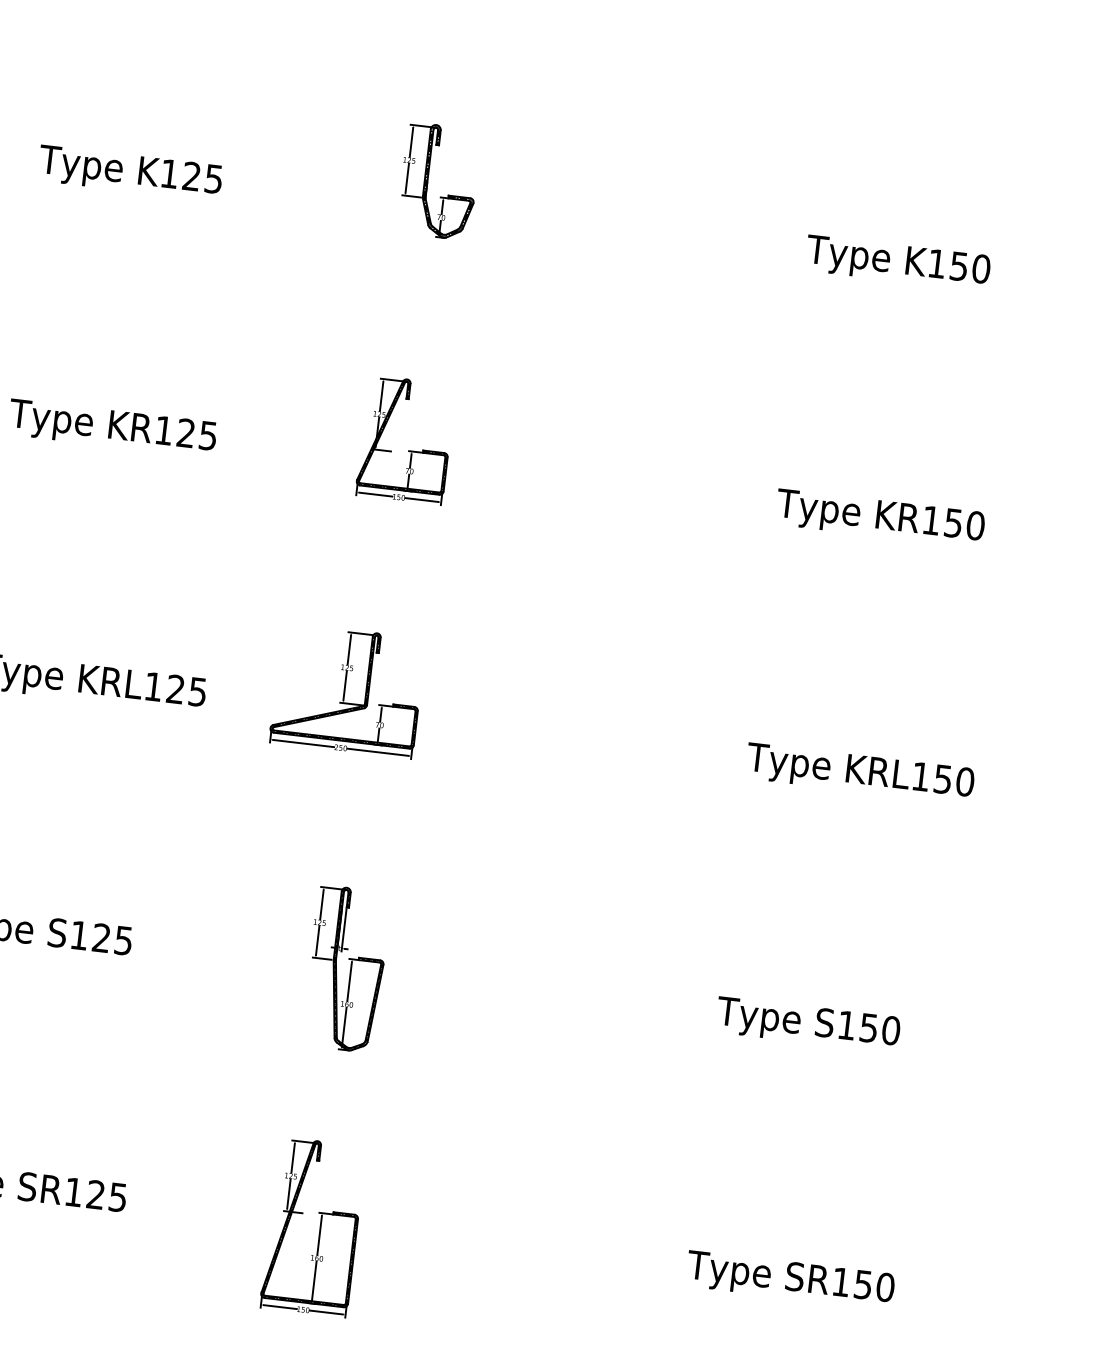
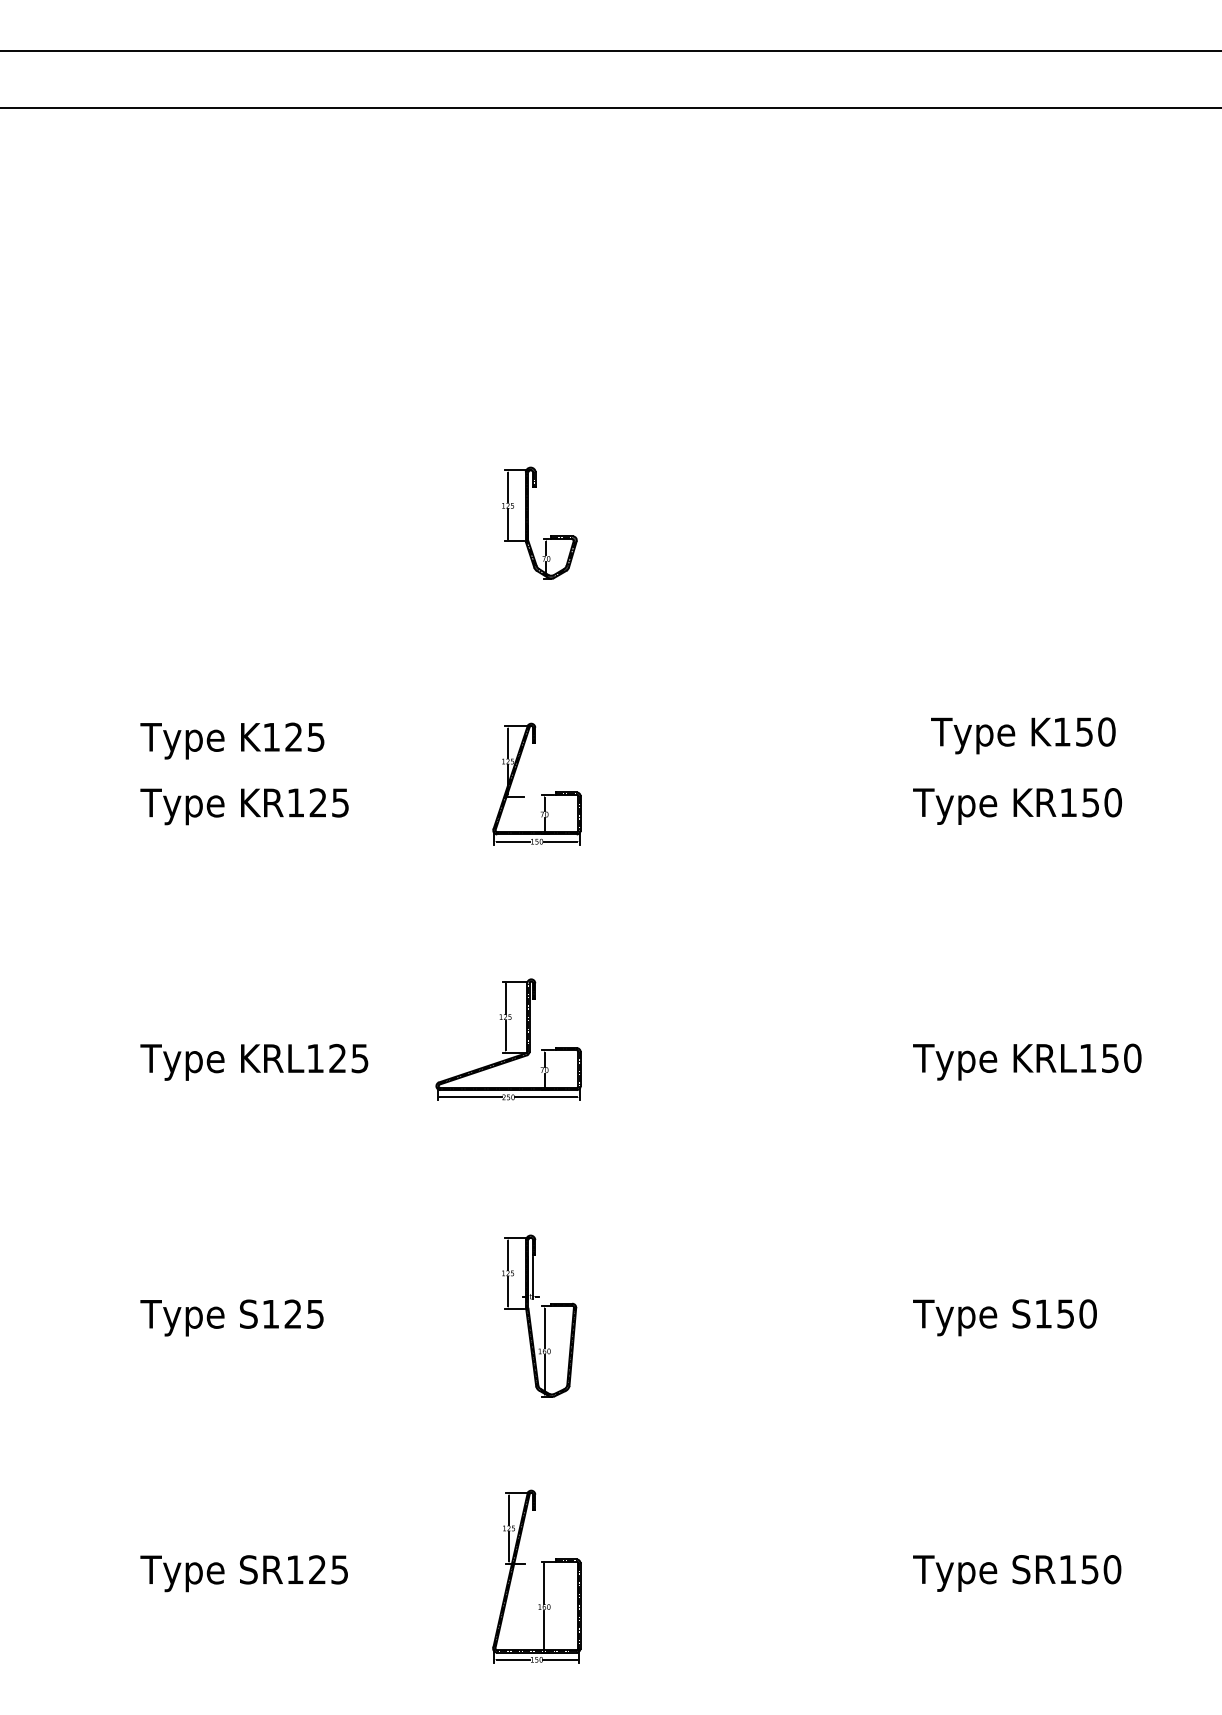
text: (130, 172) -> (232, 740), moved
text: (898, 262) -> (1023, 735), moved

